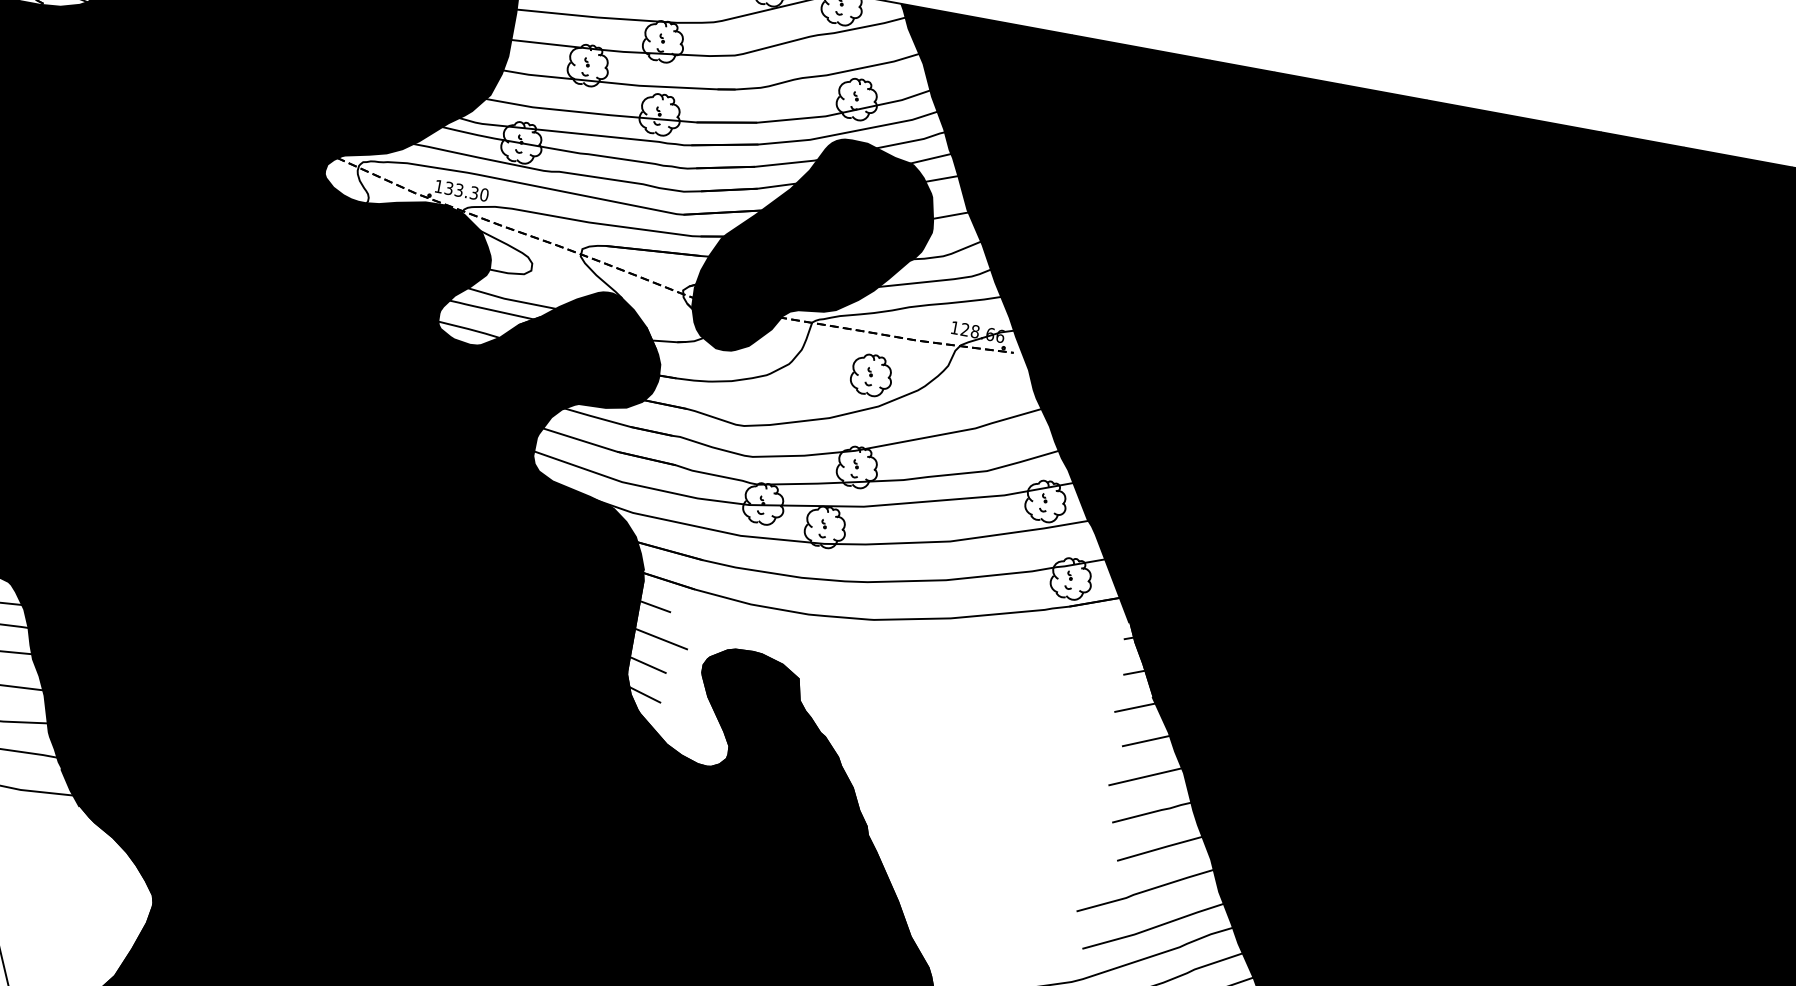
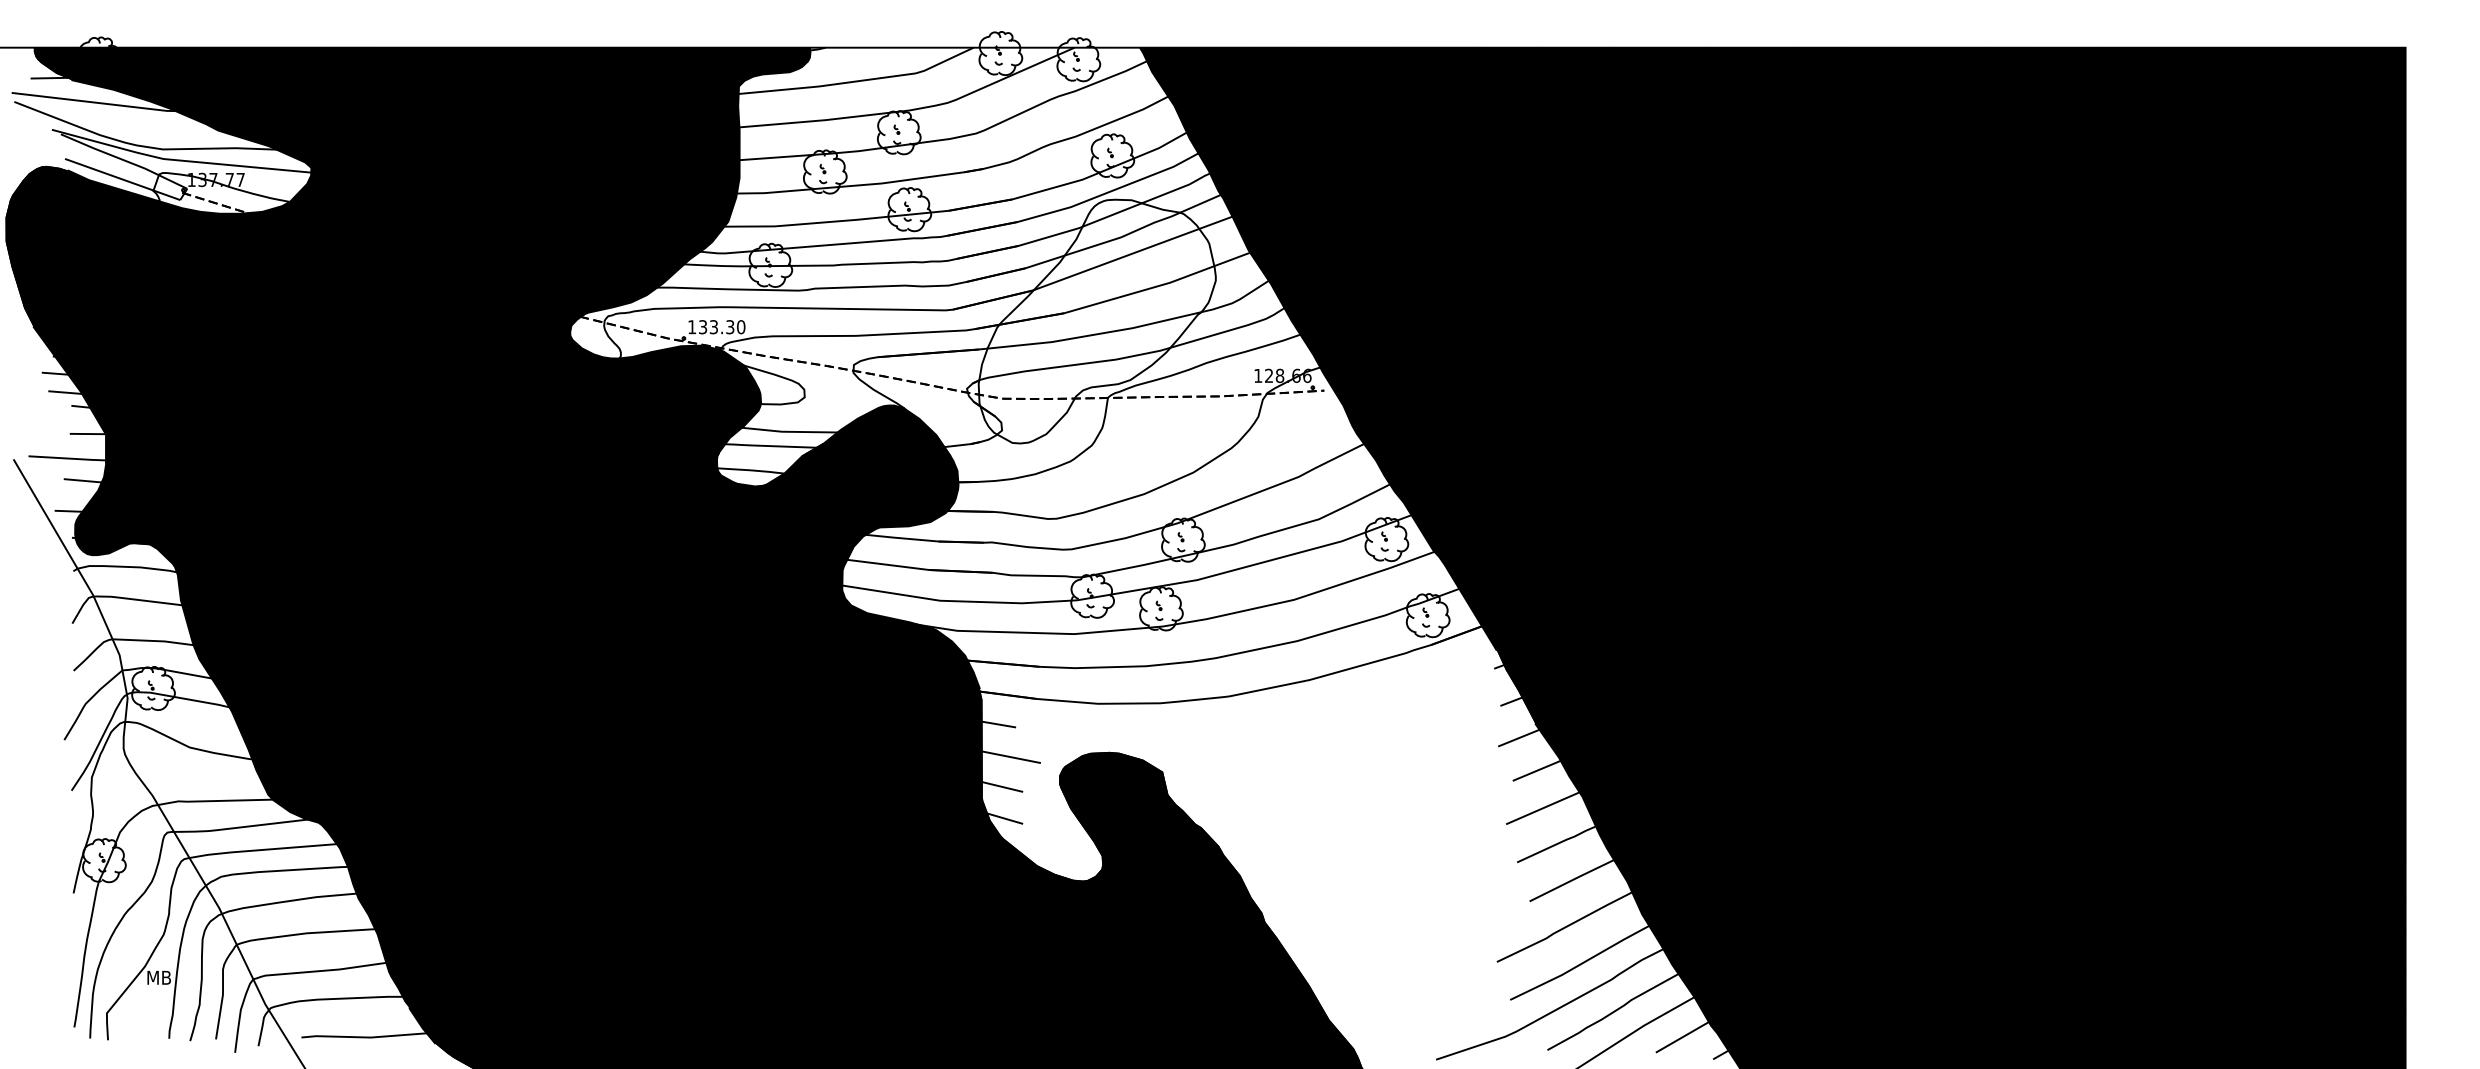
fill: (814, 250) -> (1096, 321), removed
part: (872, 374) -> (1180, 440), removed

